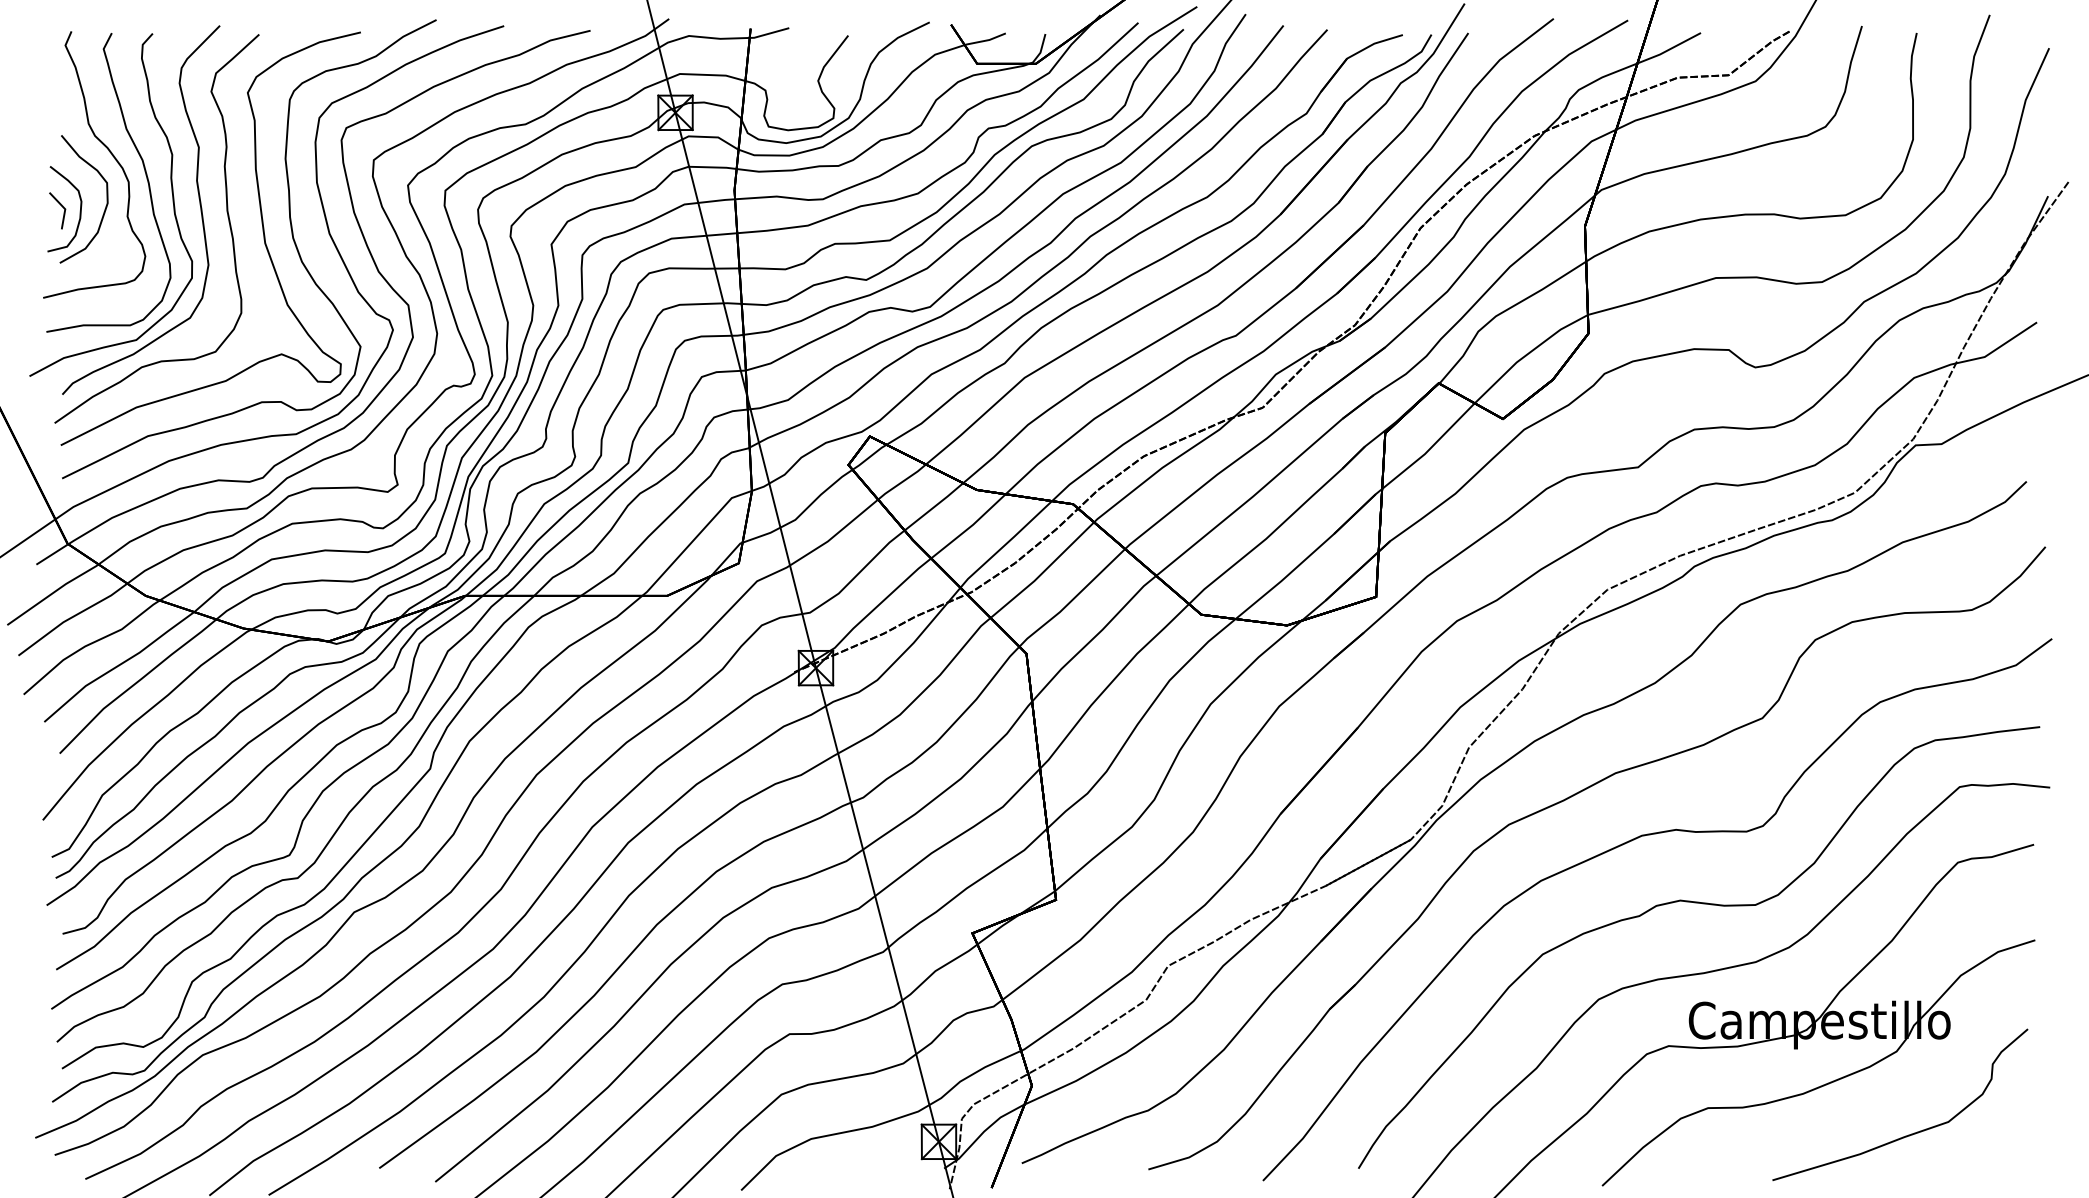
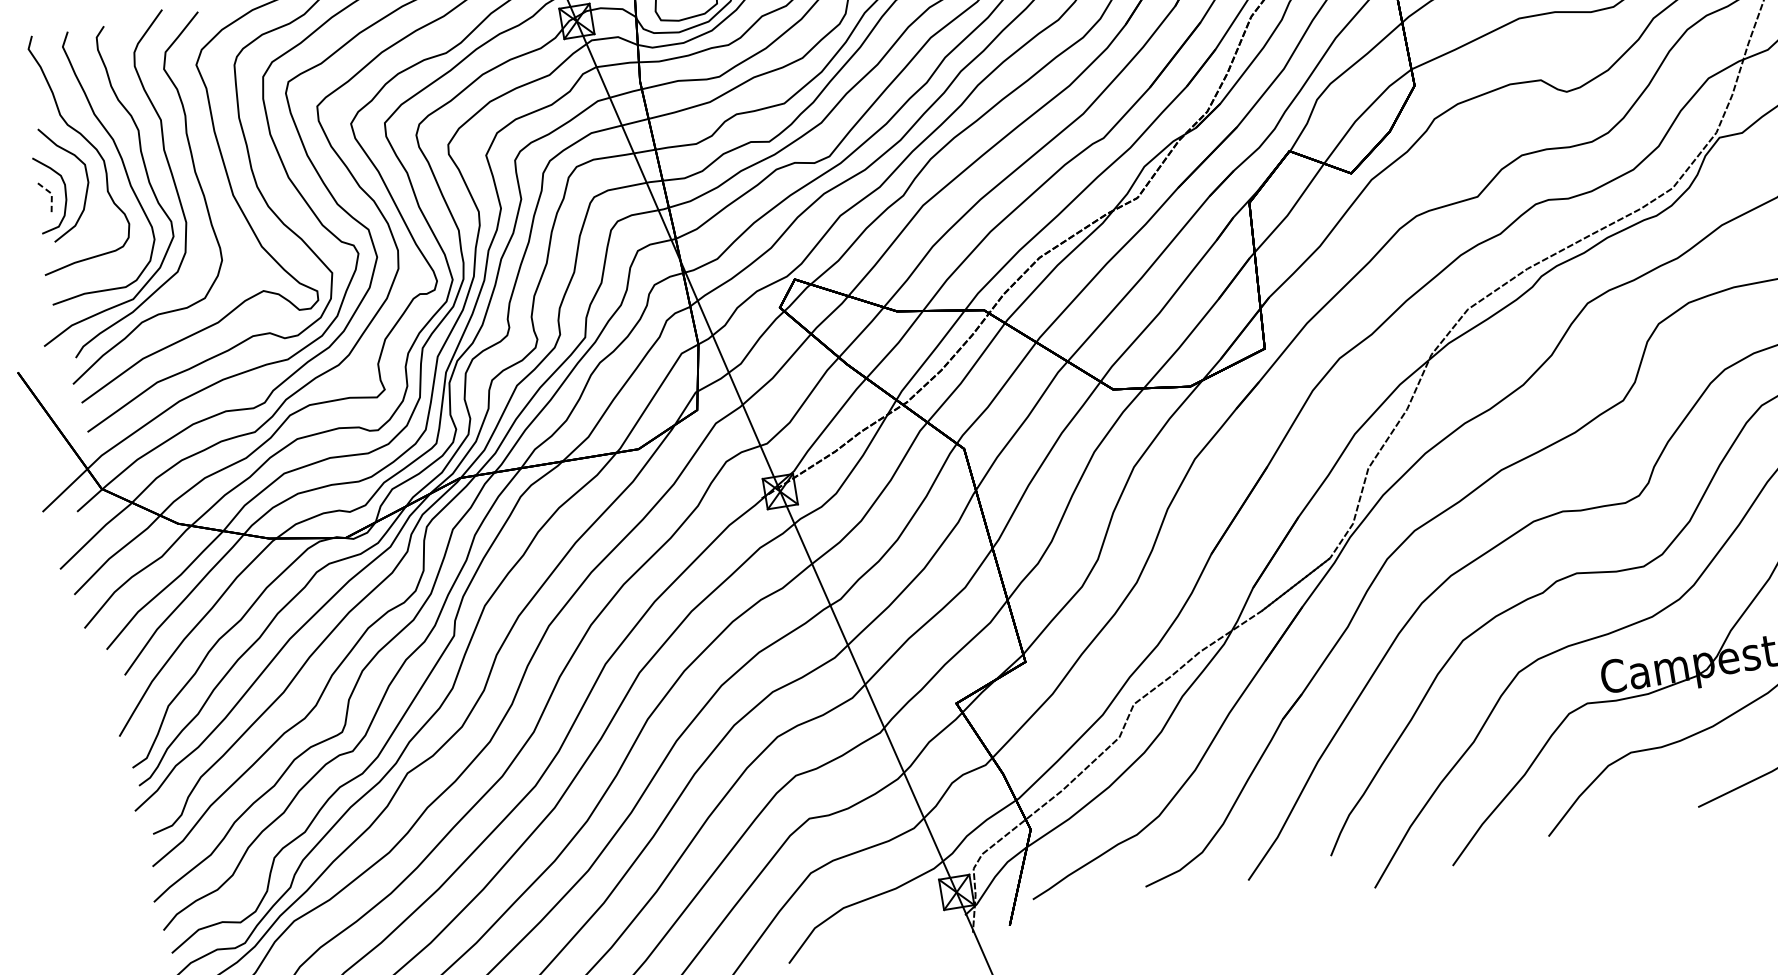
line: (64, 208) -> (51, 193), solid -> dashed

